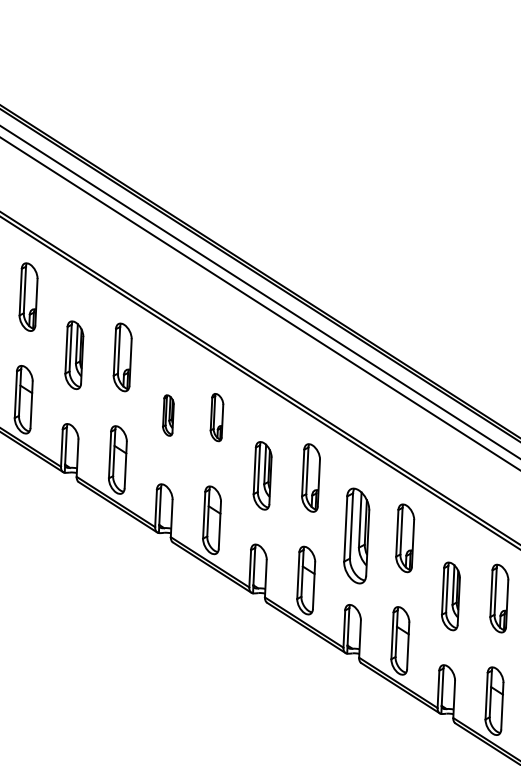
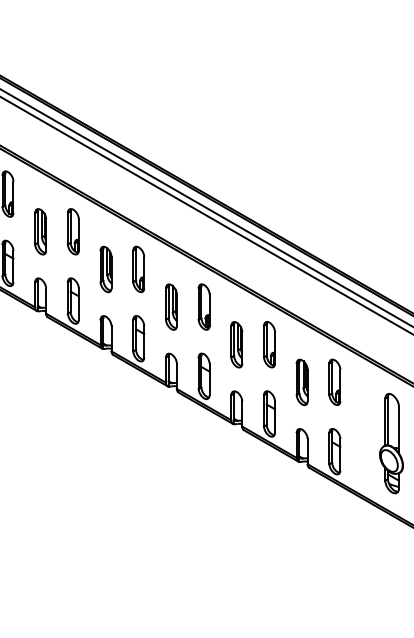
part: (167, 415) -> (105, 269), size x1.67
part: (216, 416) -> (138, 268), size x1.43
part: (356, 535) -> (236, 344), size x0.71

